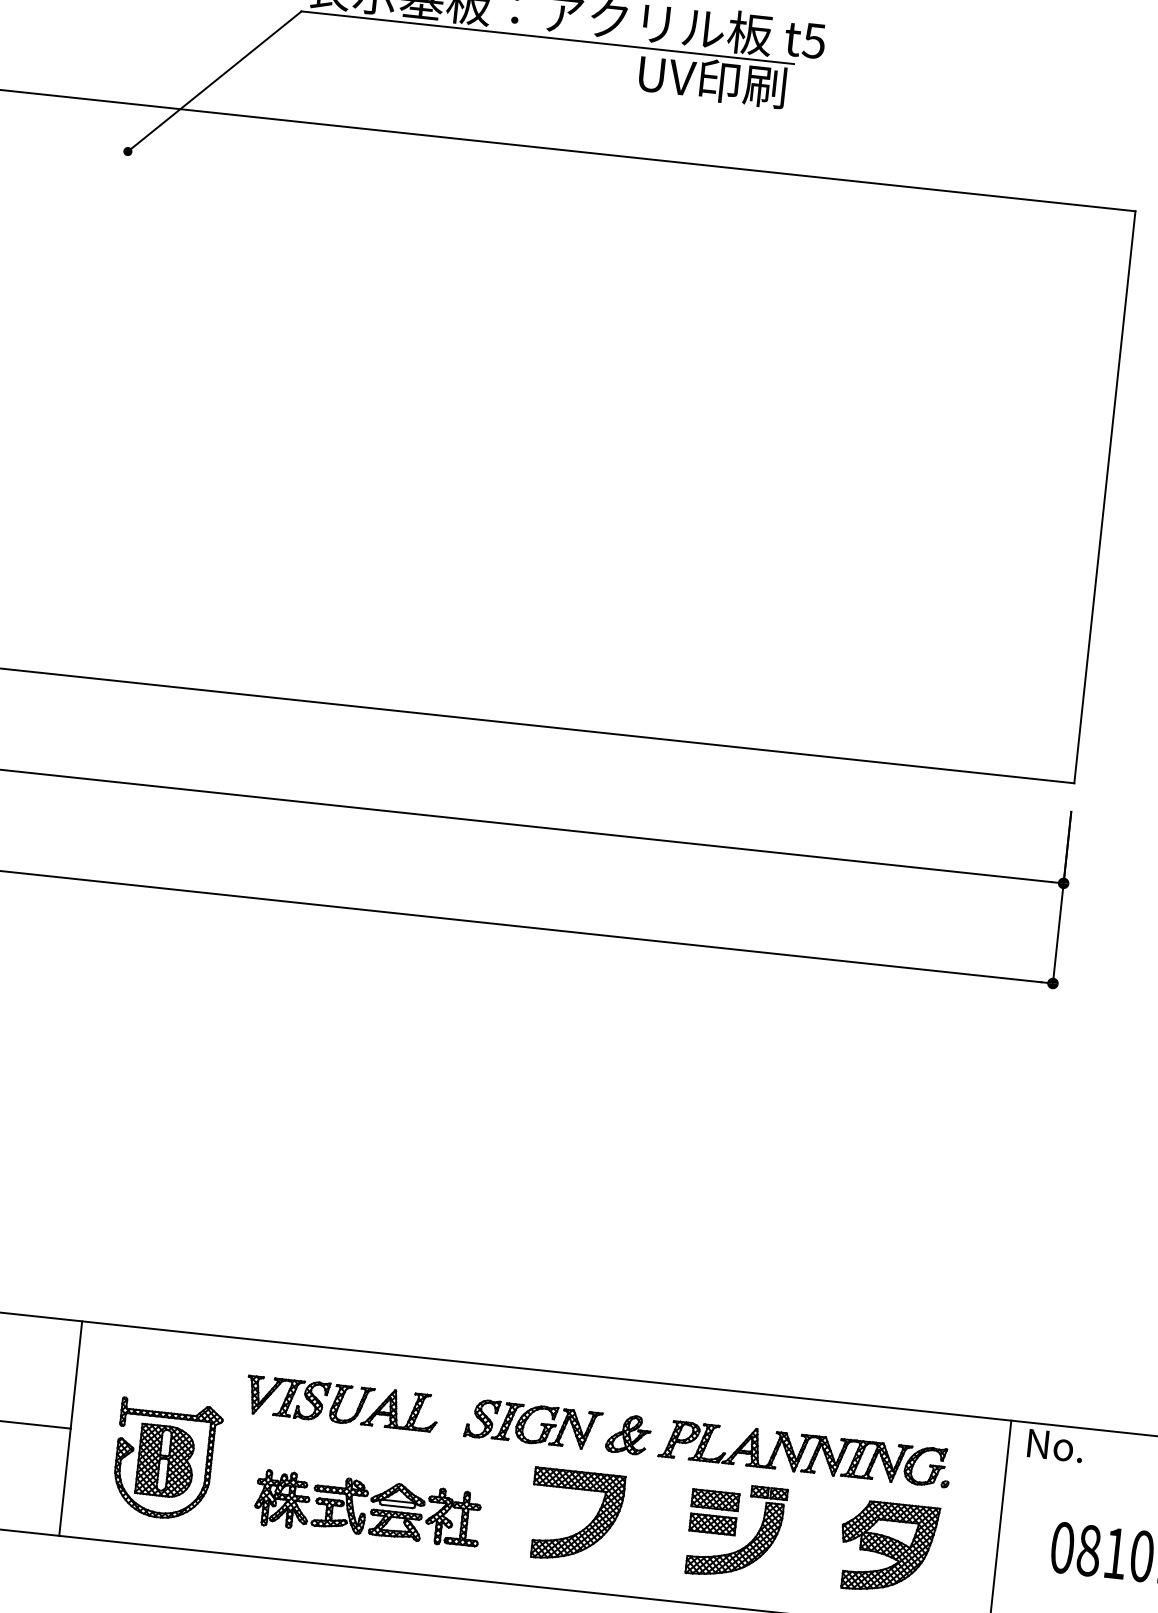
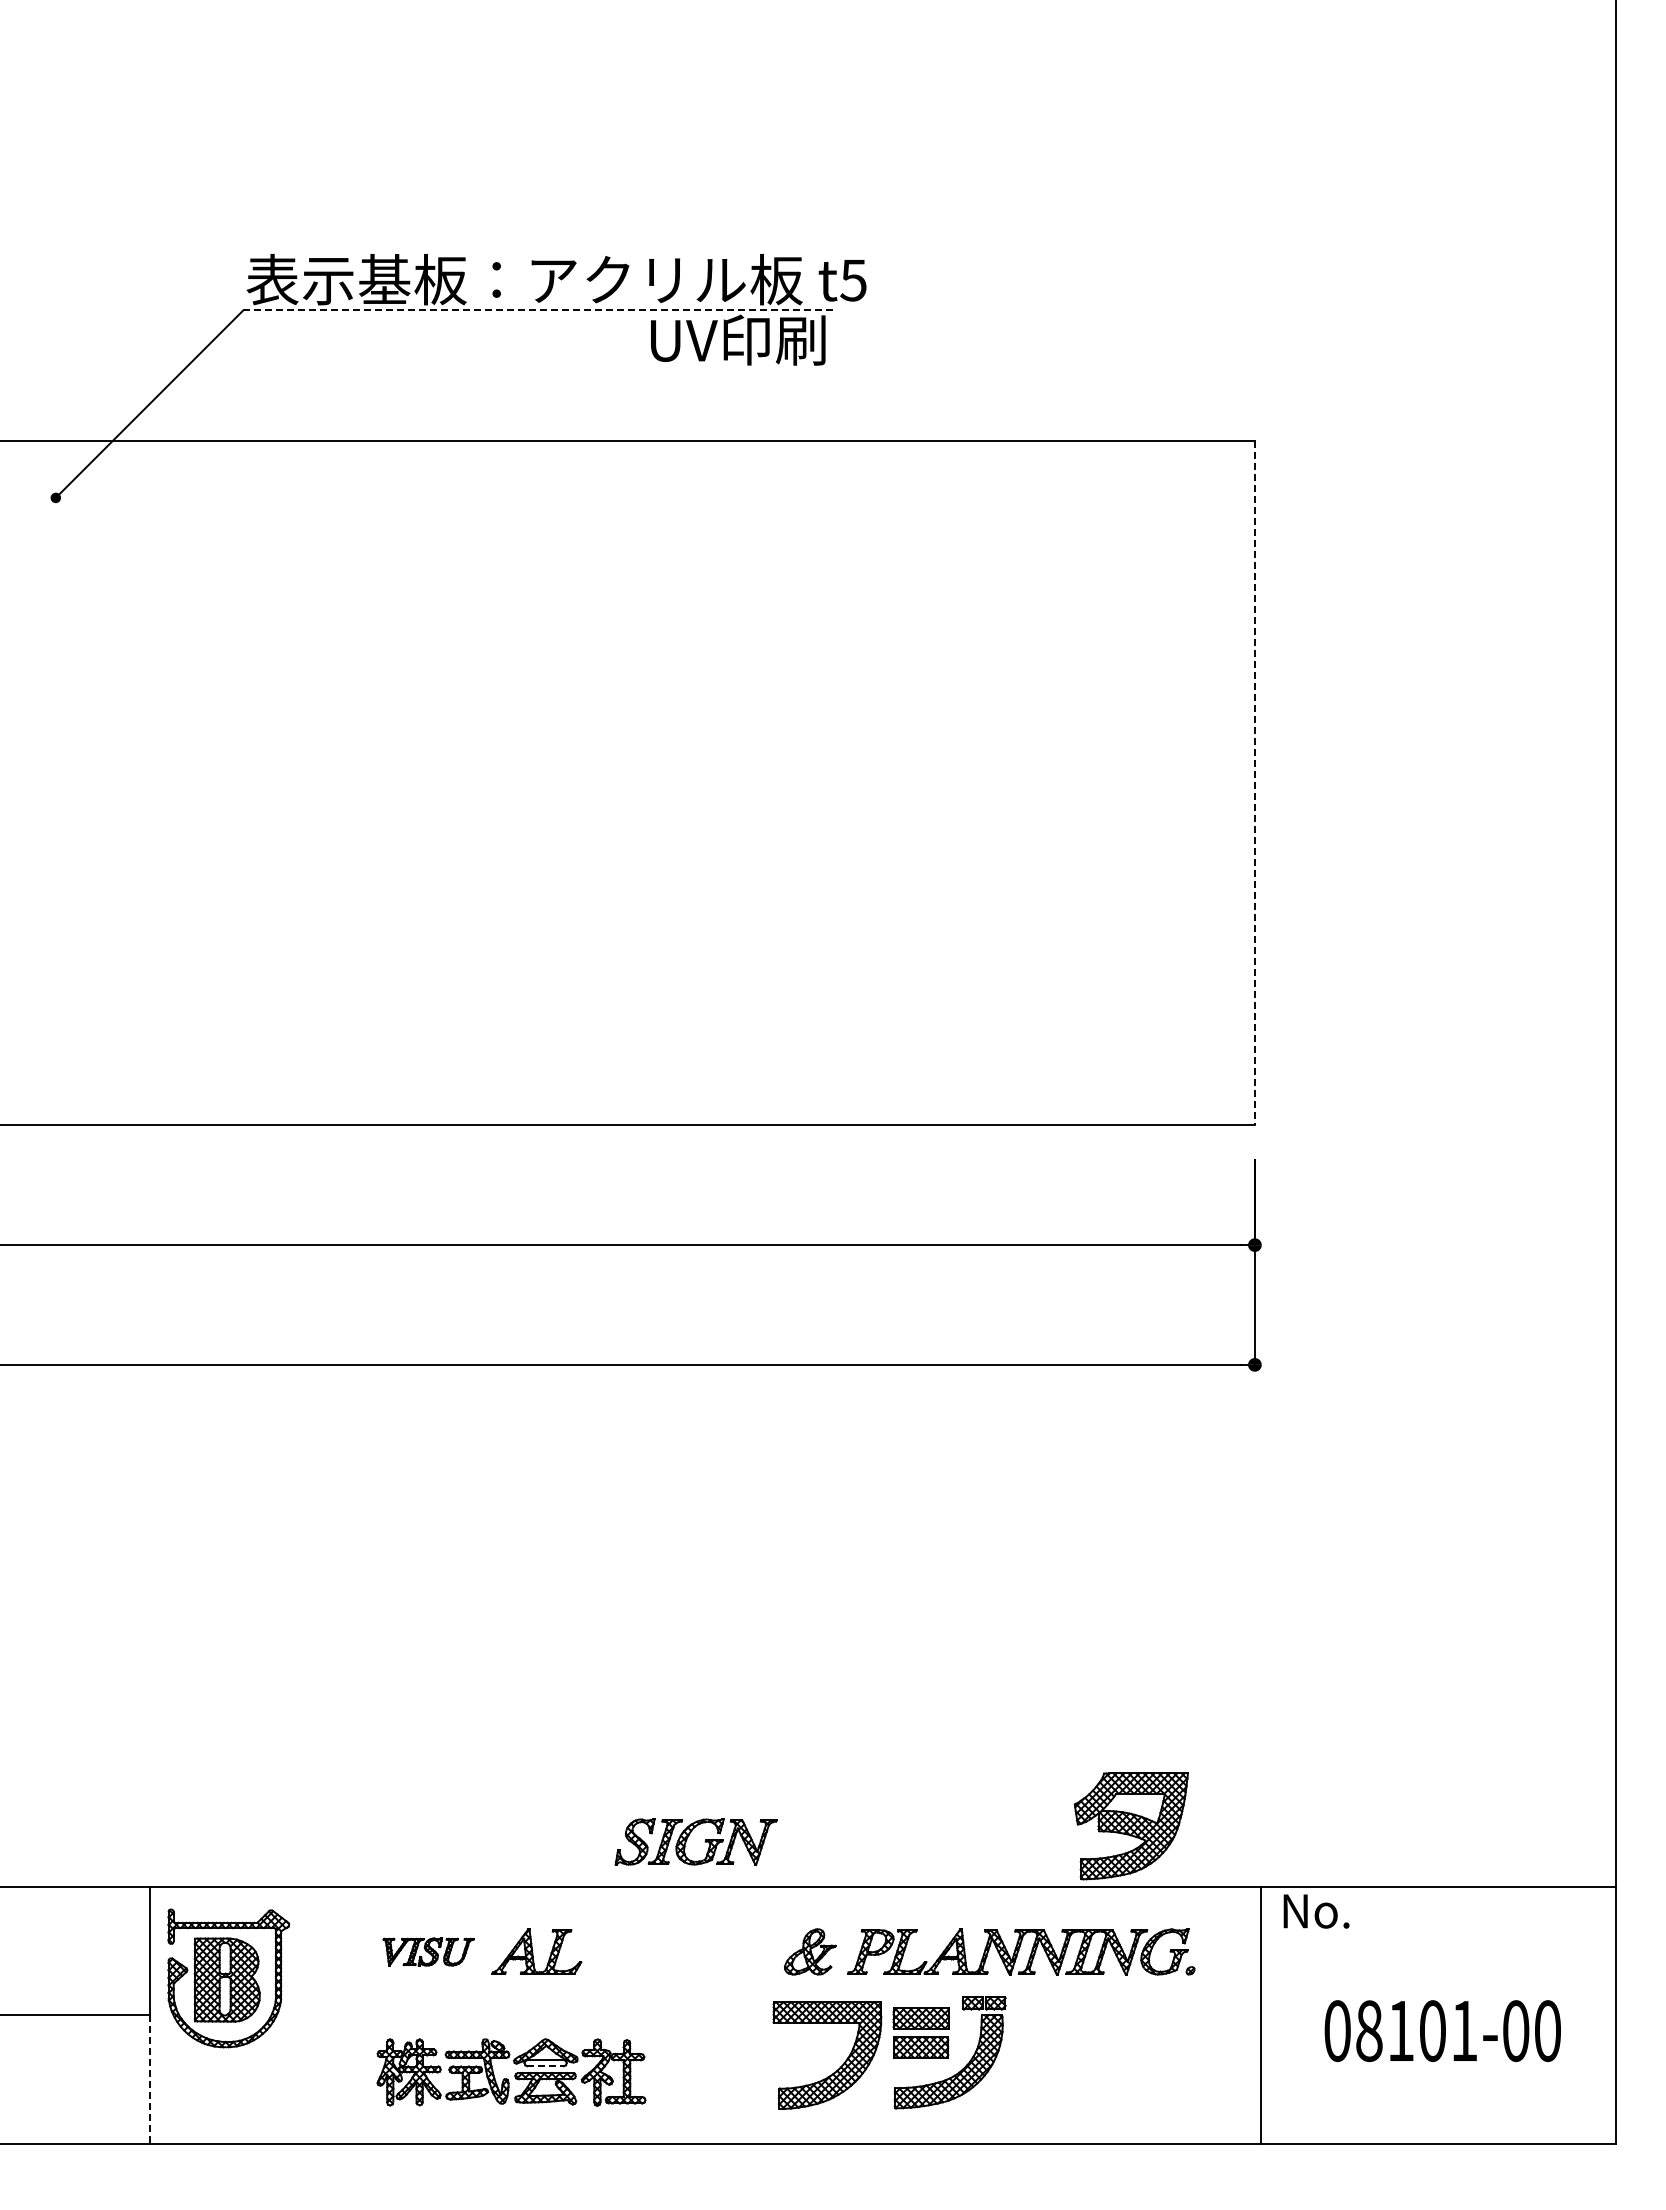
line: (548, 37) -> (538, 310), solid -> dashed
line: (1104, 497) -> (1254, 783), solid -> dashed
part: (309, 1400) -> (428, 1951), size x0.6
part: (527, 1419) -> (688, 1837), moved
part: (167, 1460) -> (228, 1978), moved
line: (64, 1483) -> (149, 2080), solid -> dashed
line: (397, 1506) -> (546, 2066), solid -> dashed
part: (585, 1527) -> (839, 2067), moved
part: (887, 1548) -> (1130, 1826), moved

